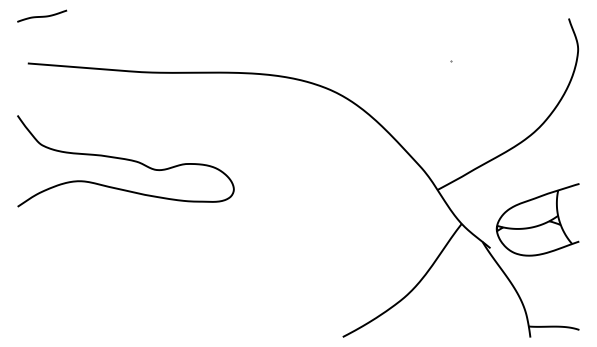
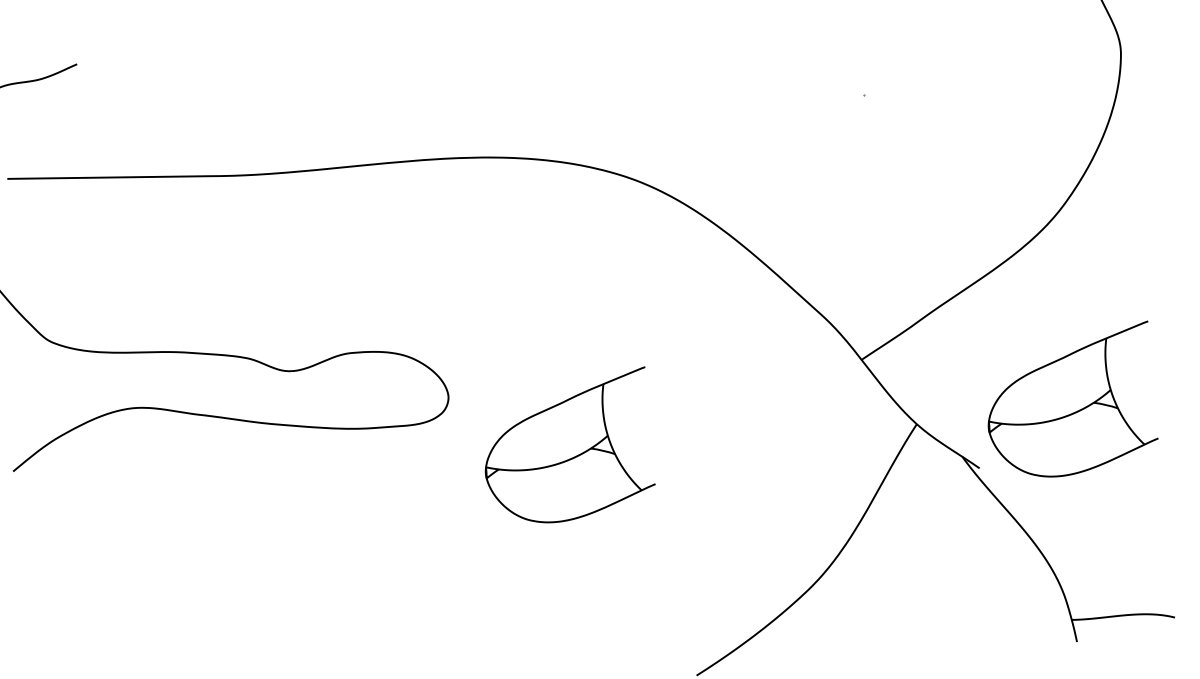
part: (289, 219) -> (566, 447), added

